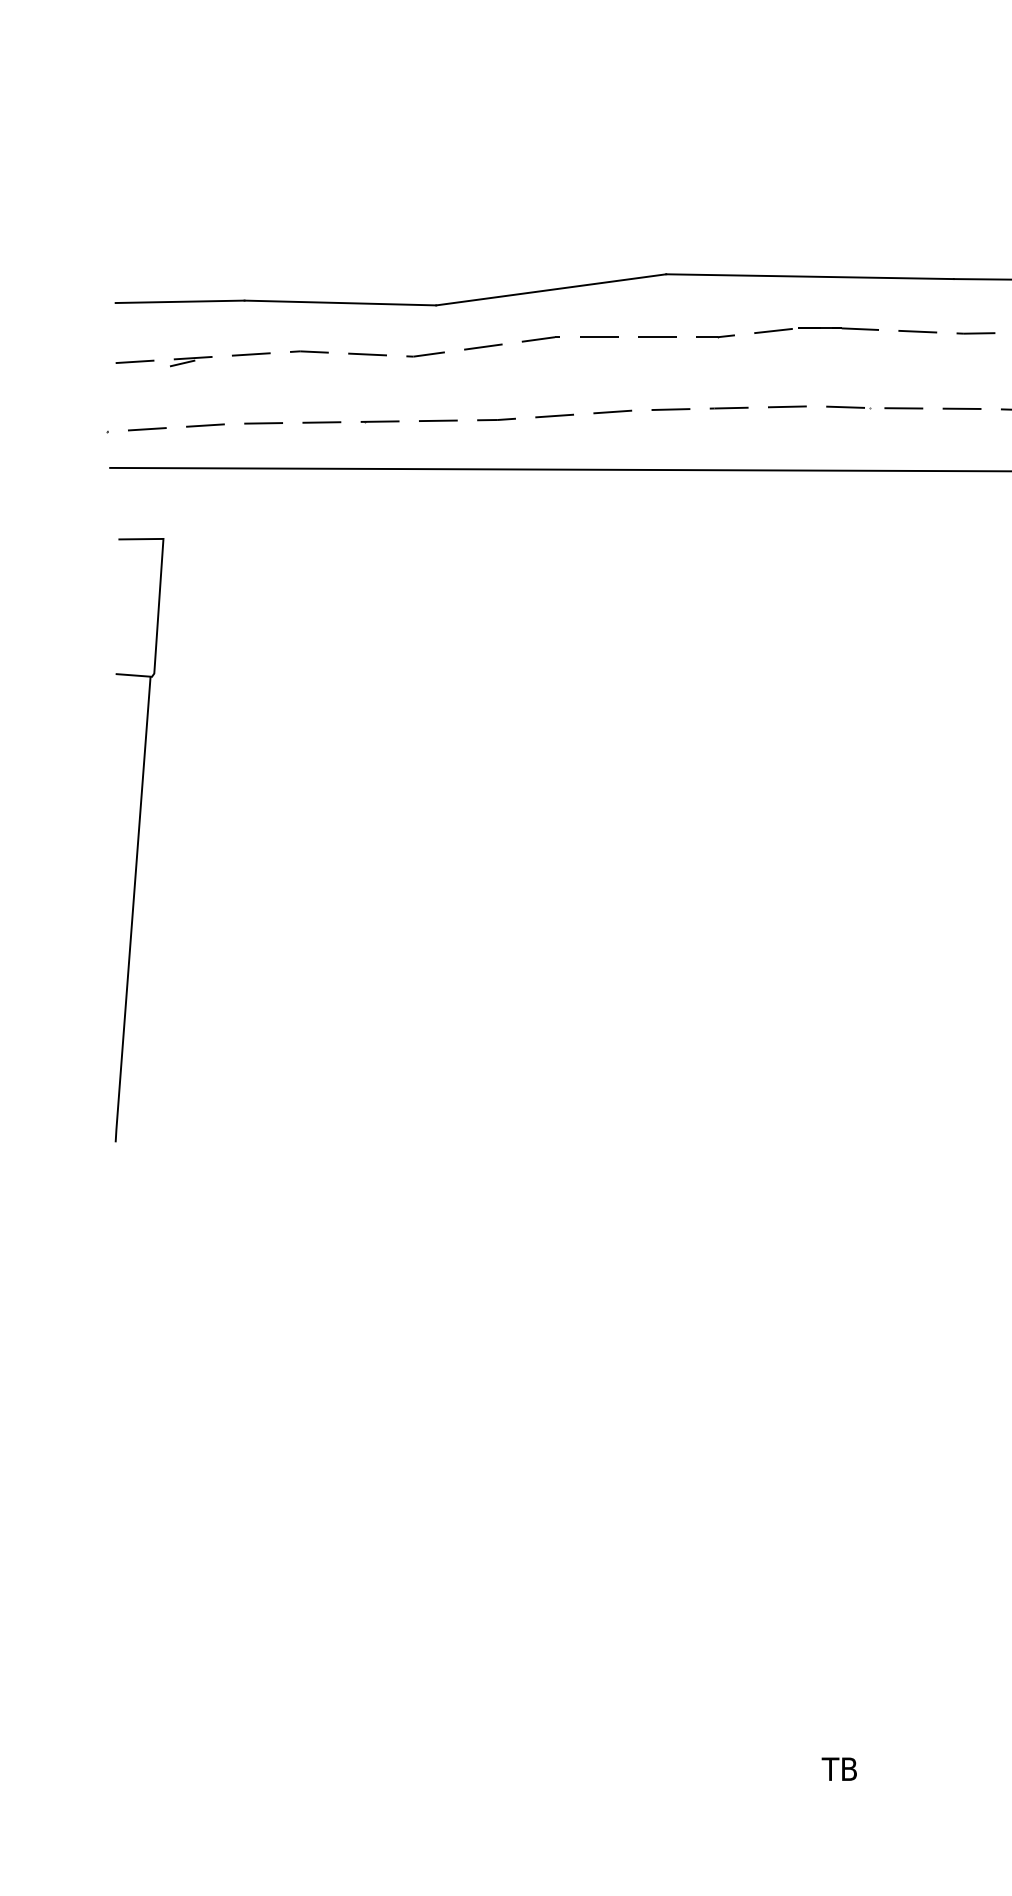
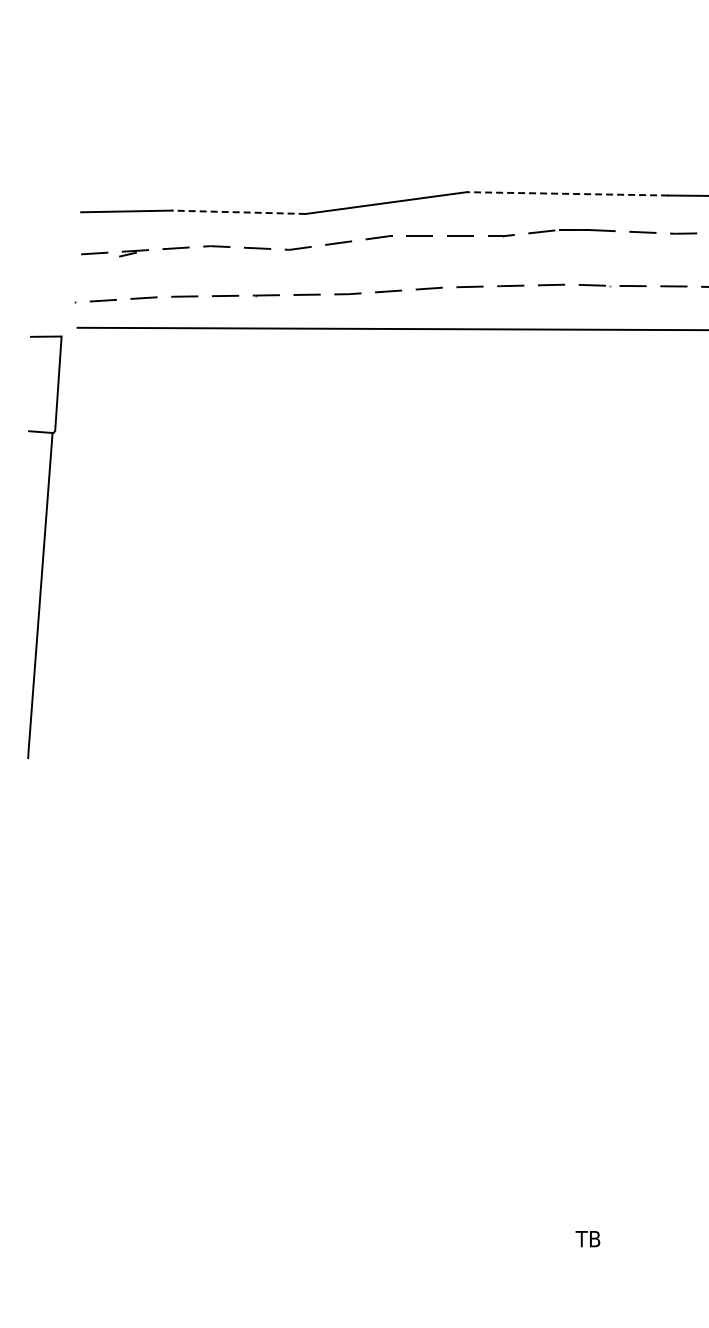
line: (810, 276) -> (567, 193), solid -> dashed
line: (340, 303) -> (238, 212), solid -> dashed
part: (139, 840) -> (44, 547), moved

